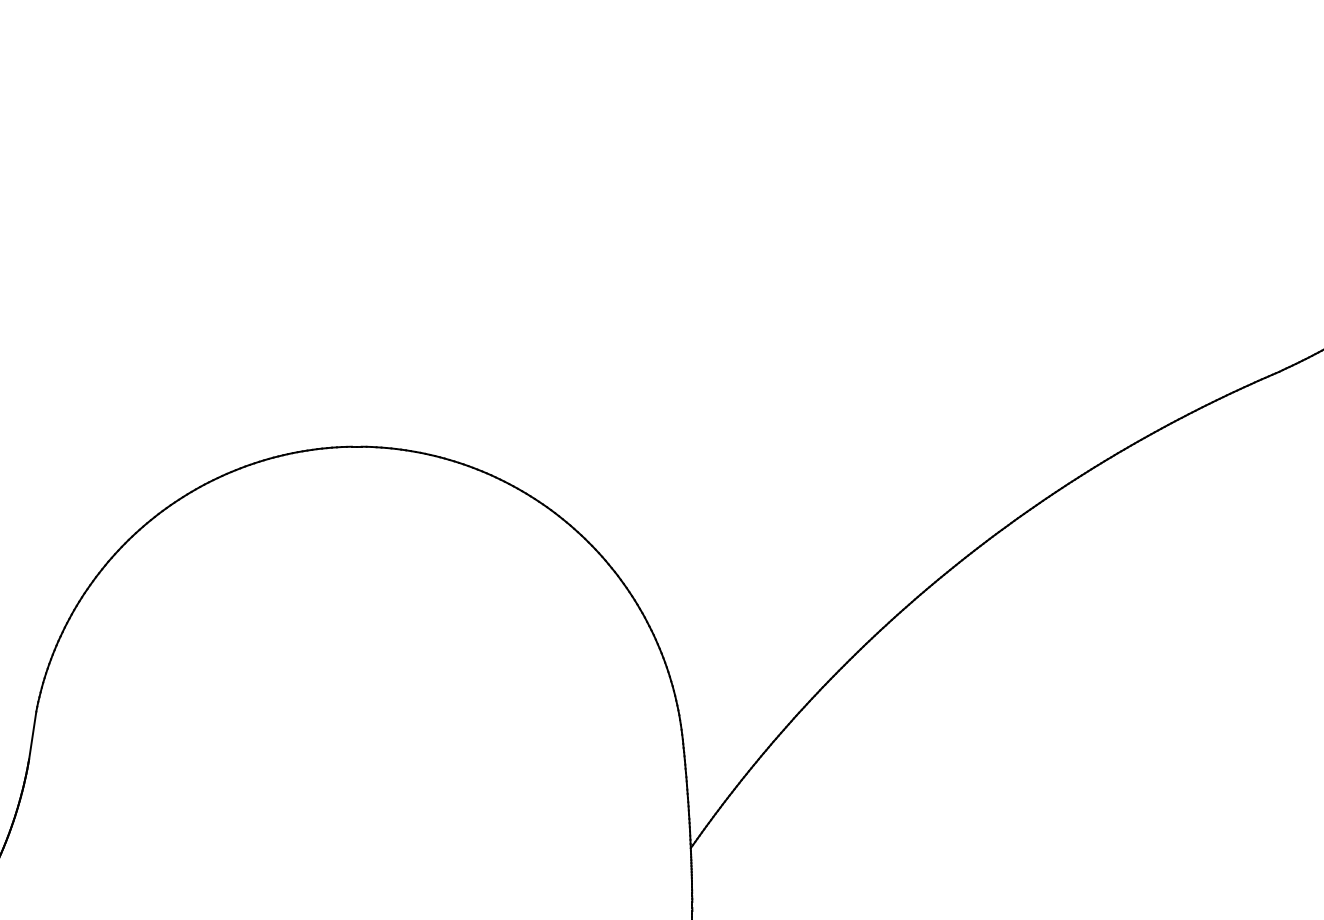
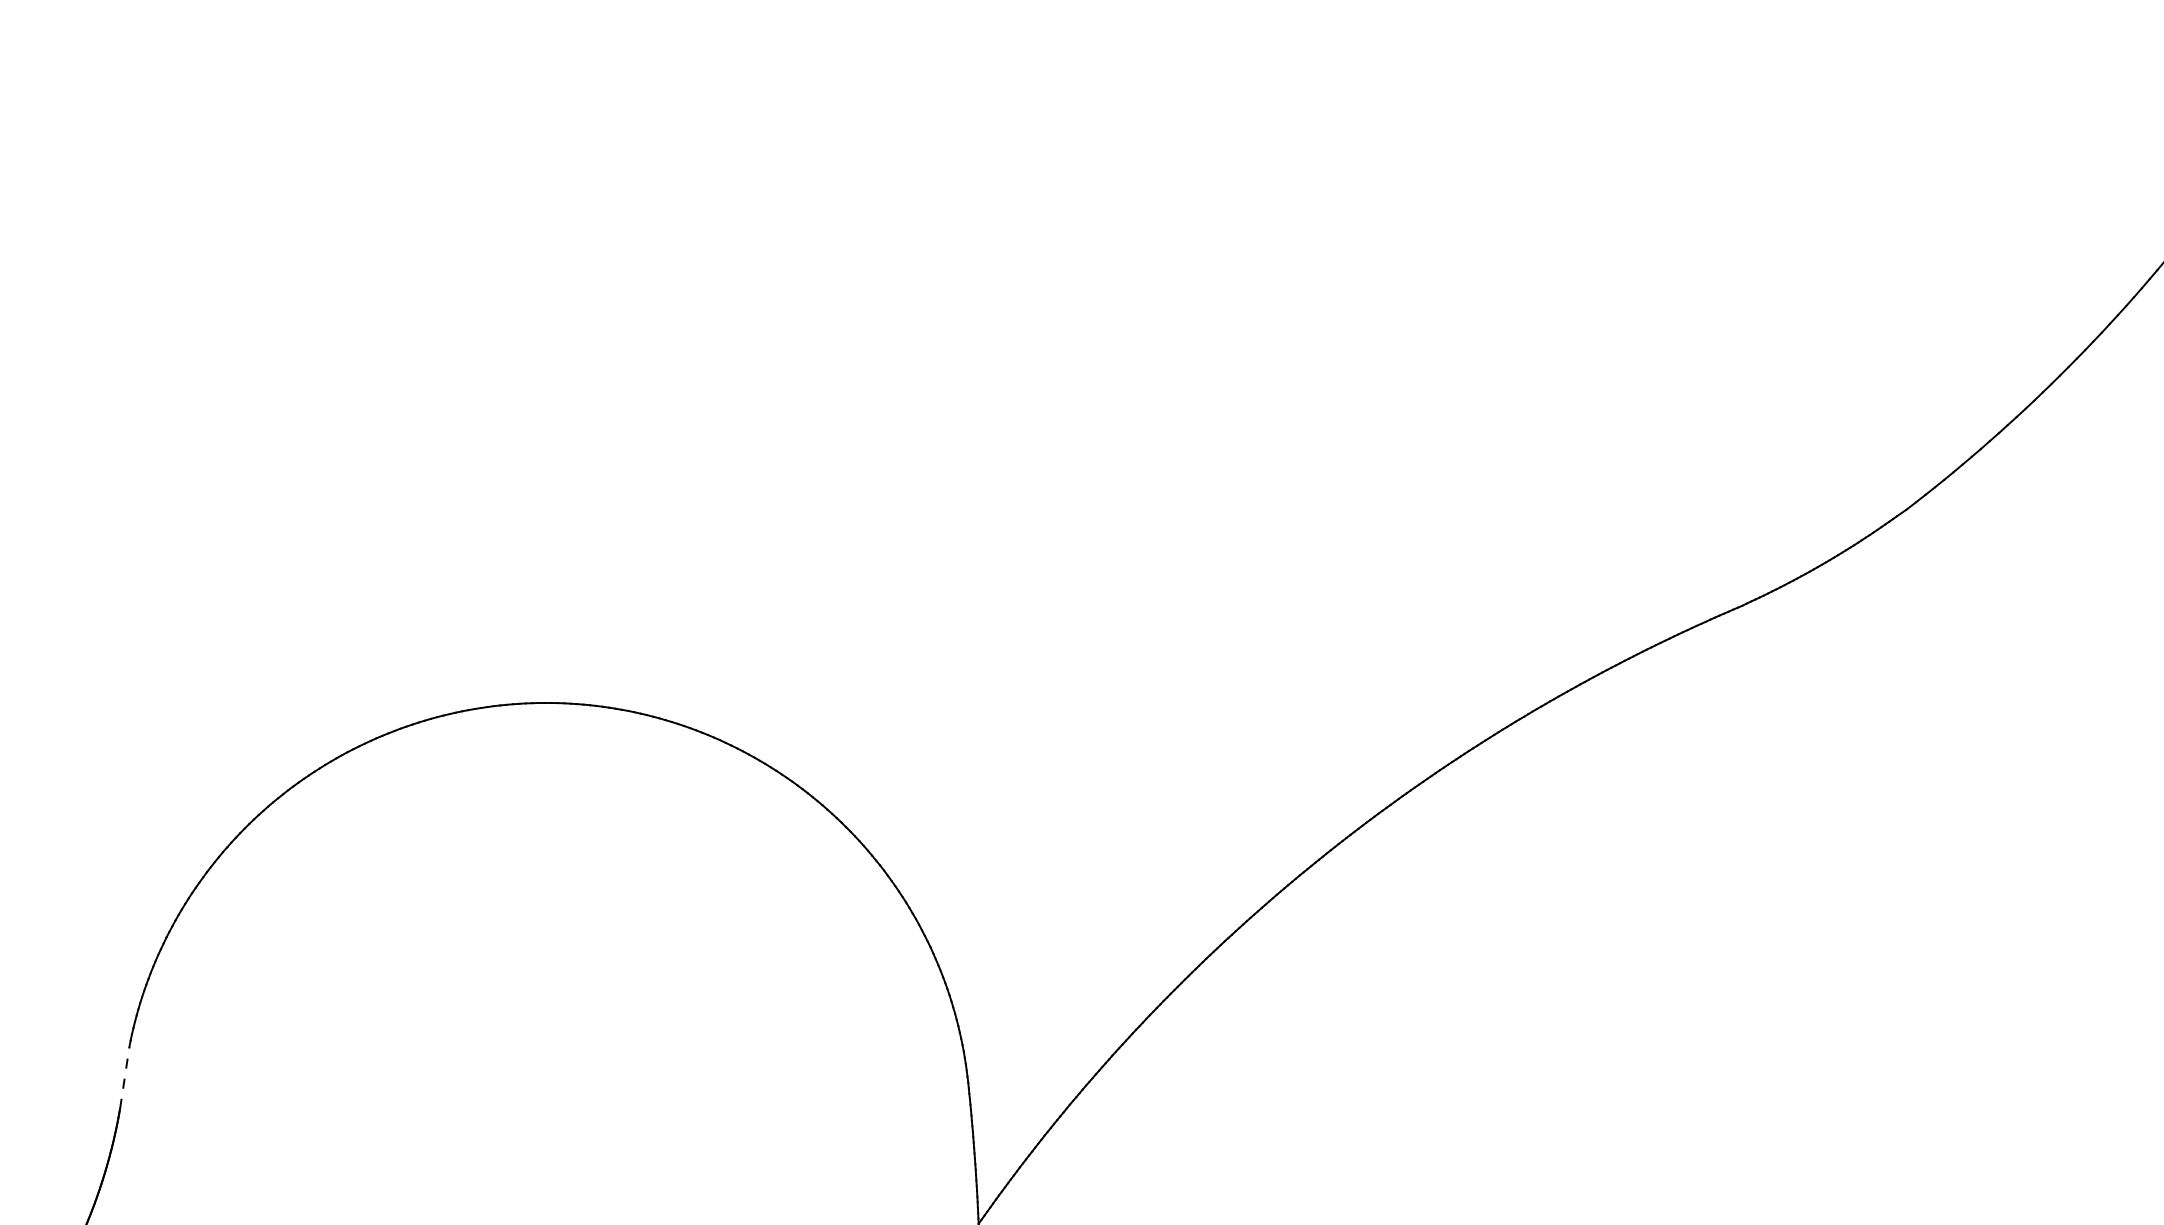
line: (32, 735) -> (124, 1077), solid -> dashed

